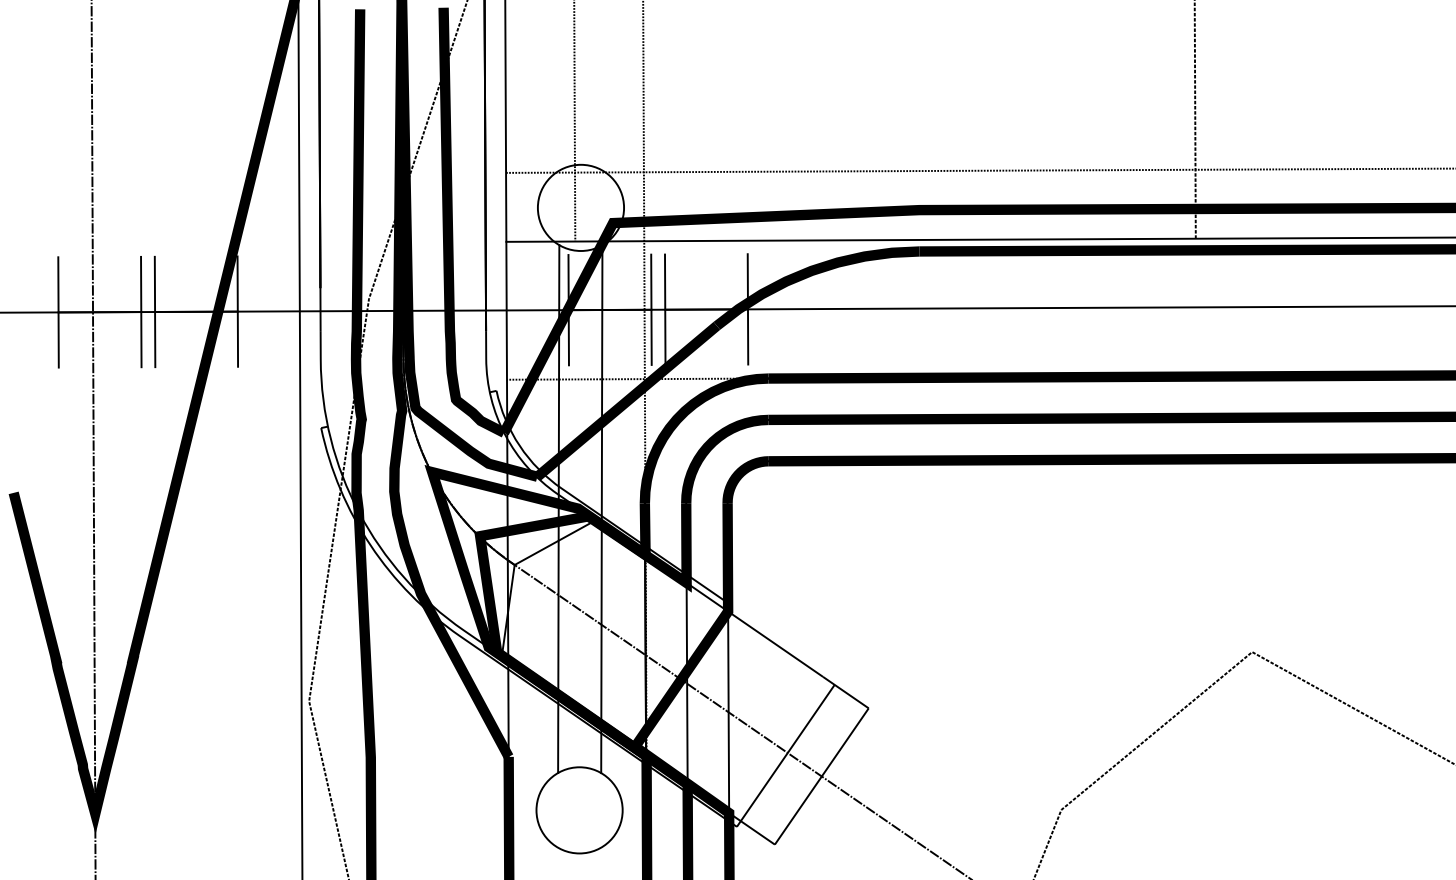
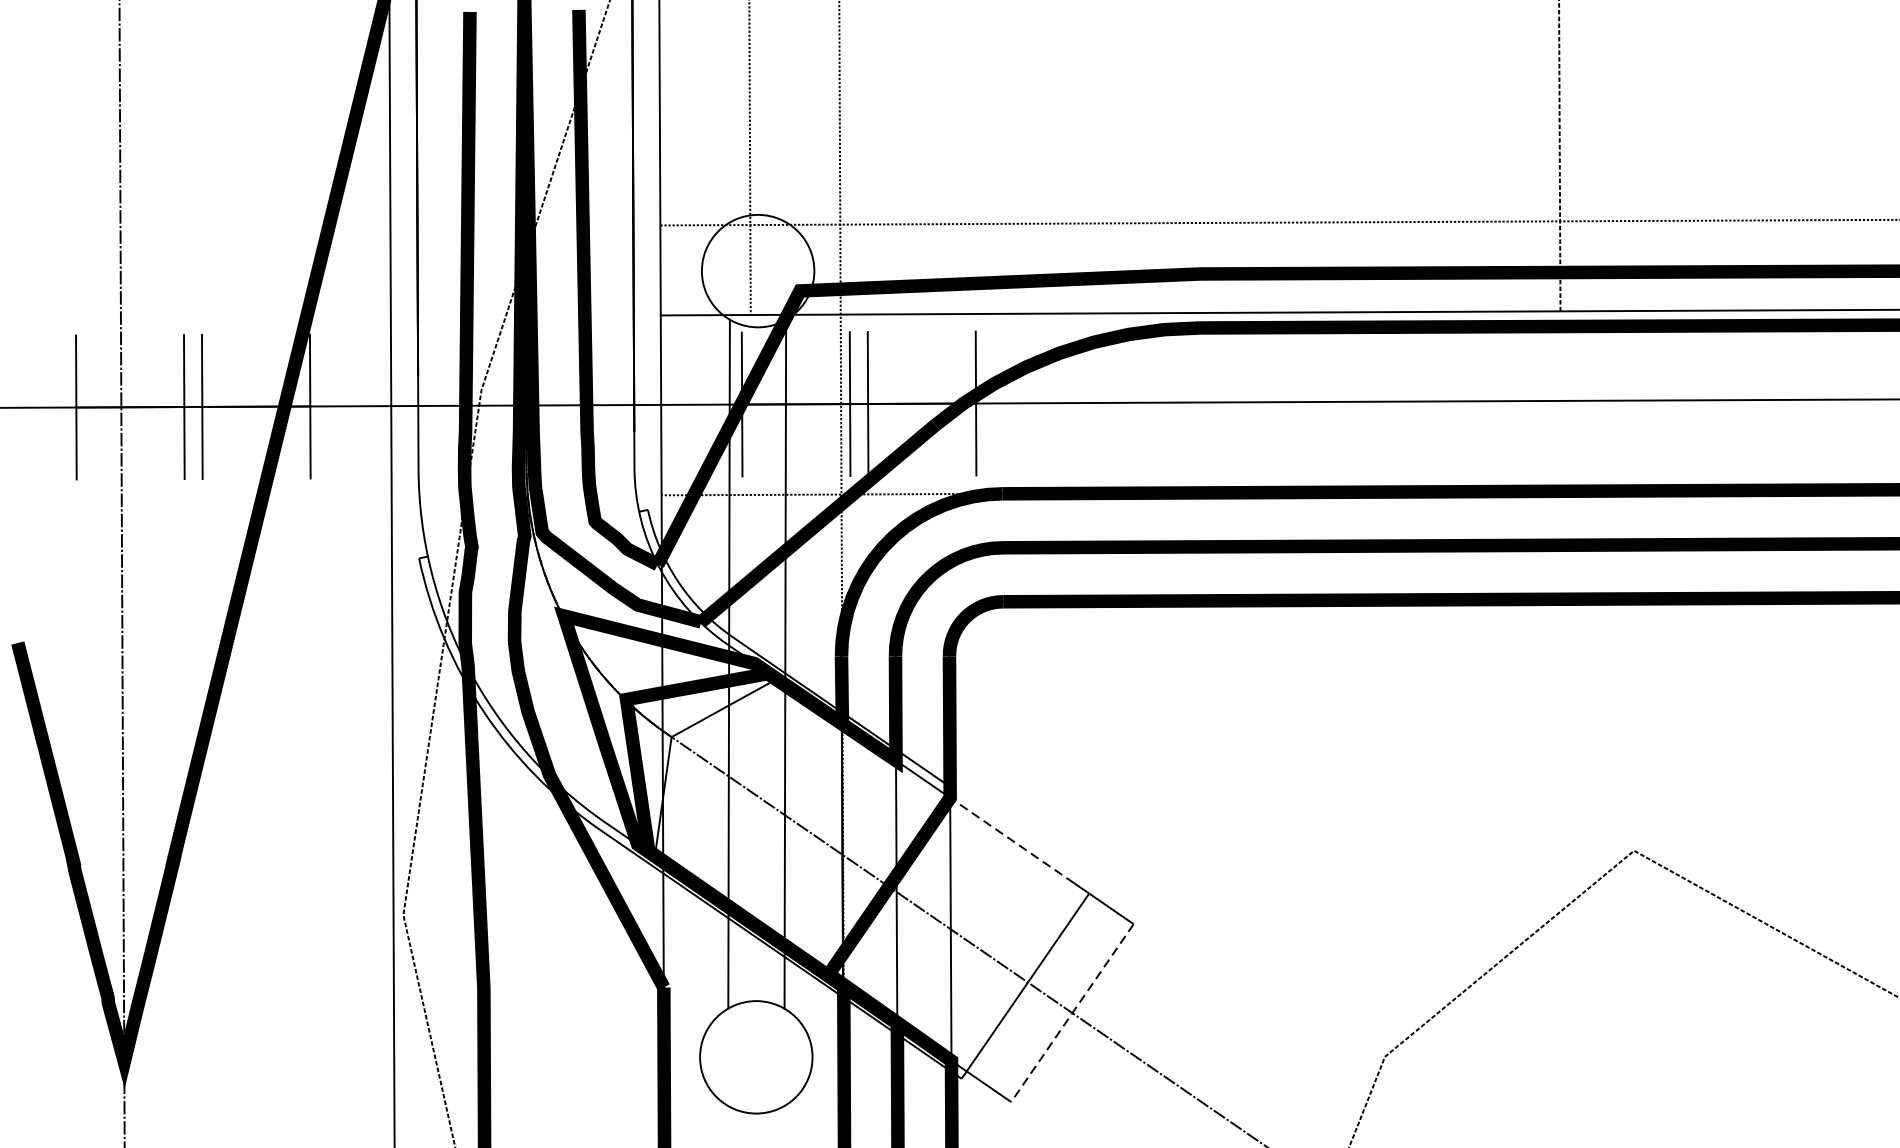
line: (775, 644) -> (1011, 840), solid -> dashed
line: (821, 776) -> (1072, 1013), solid -> dashed

